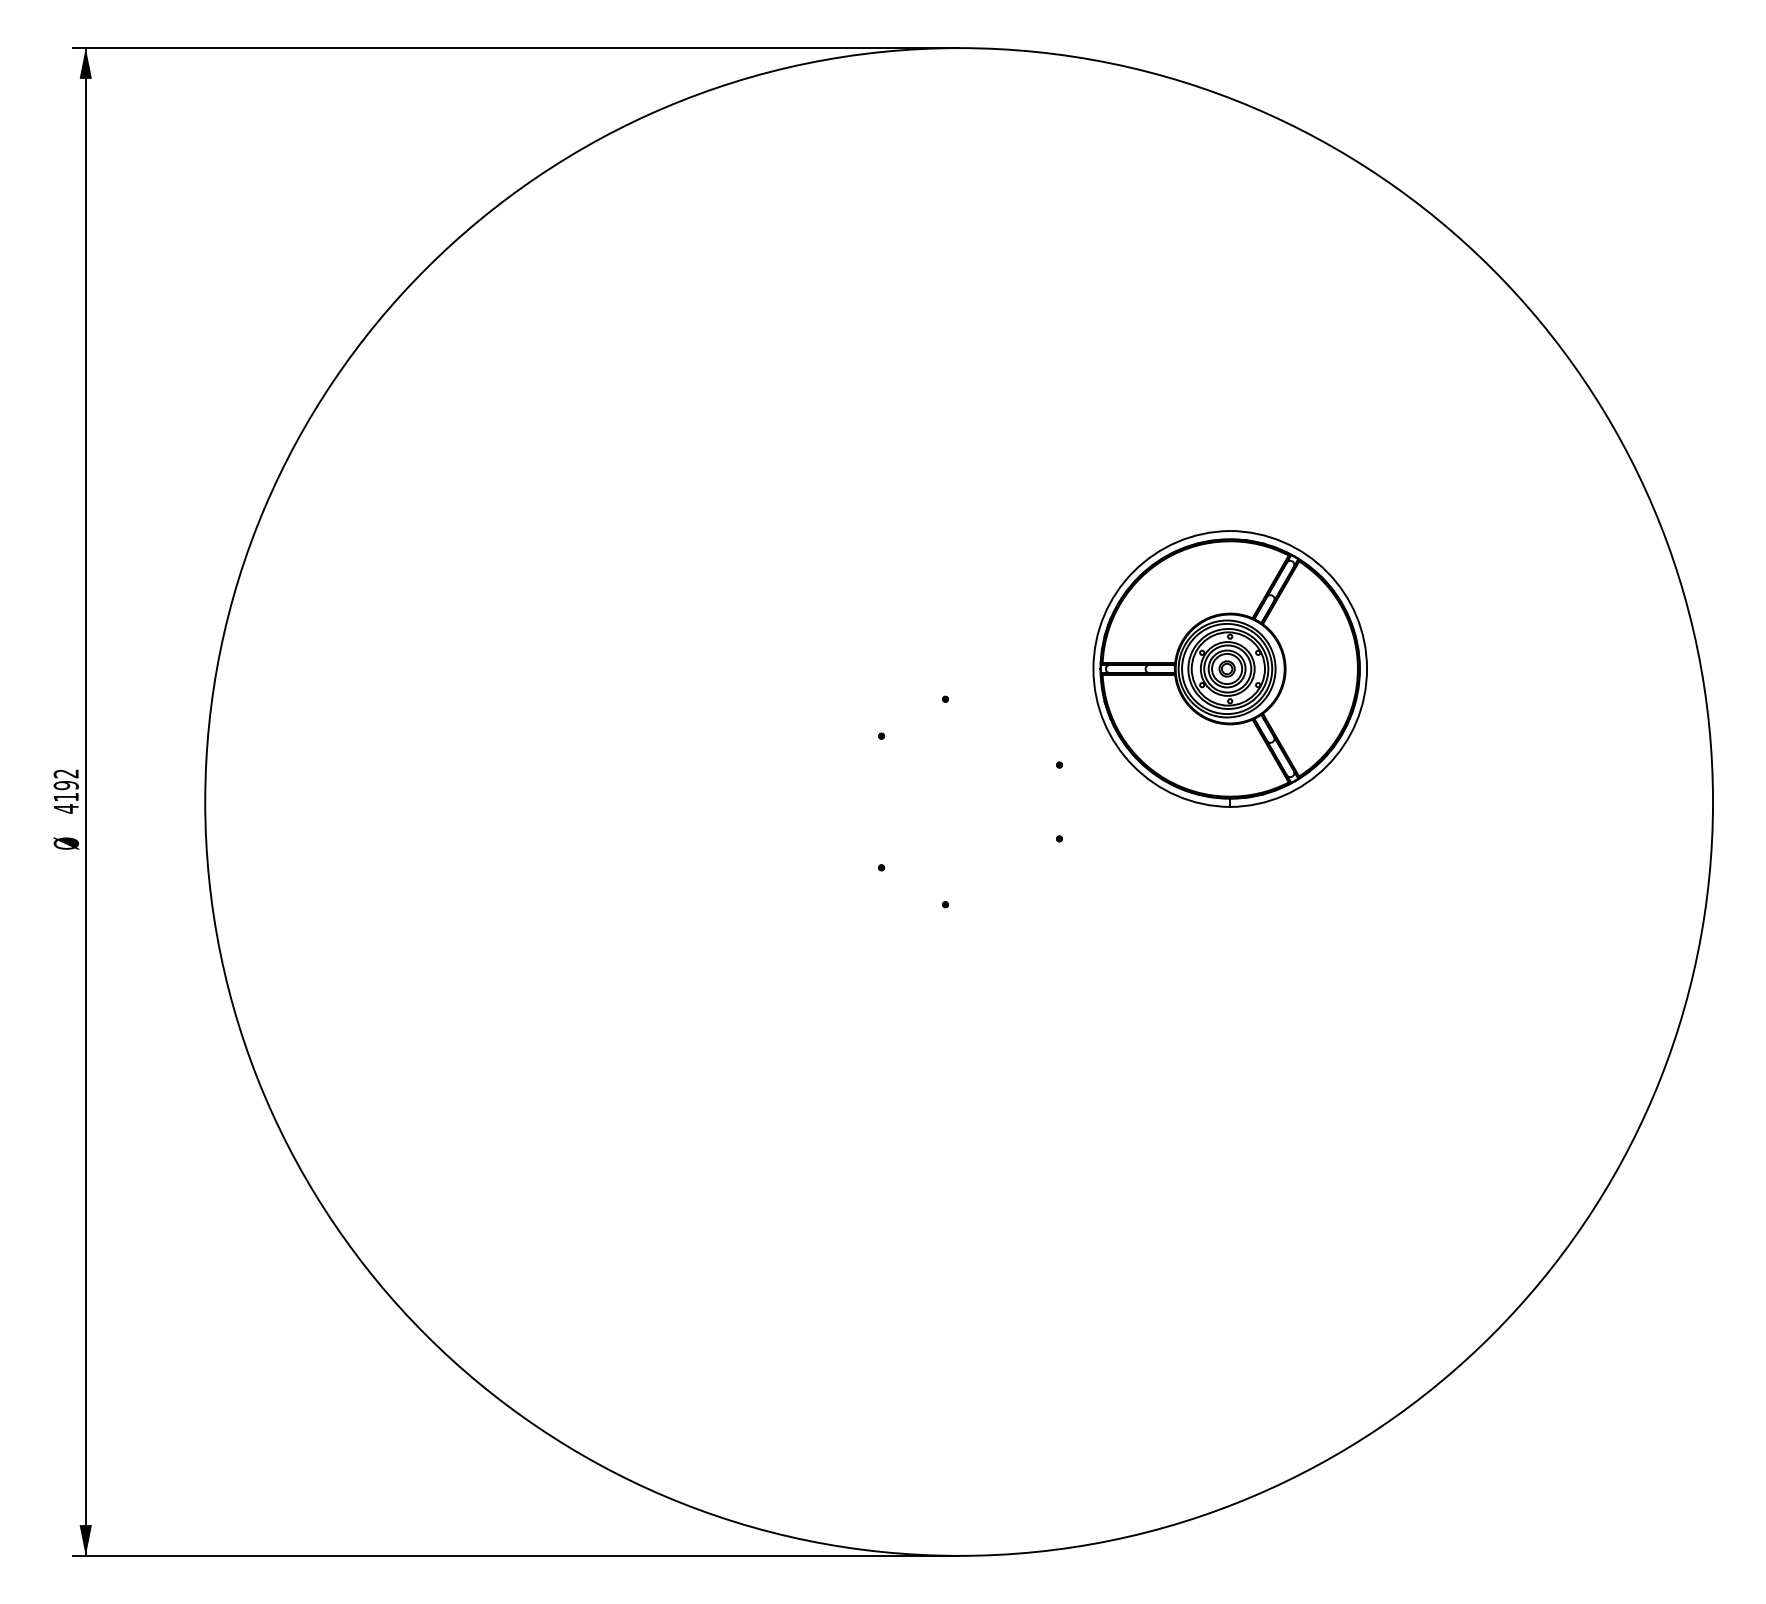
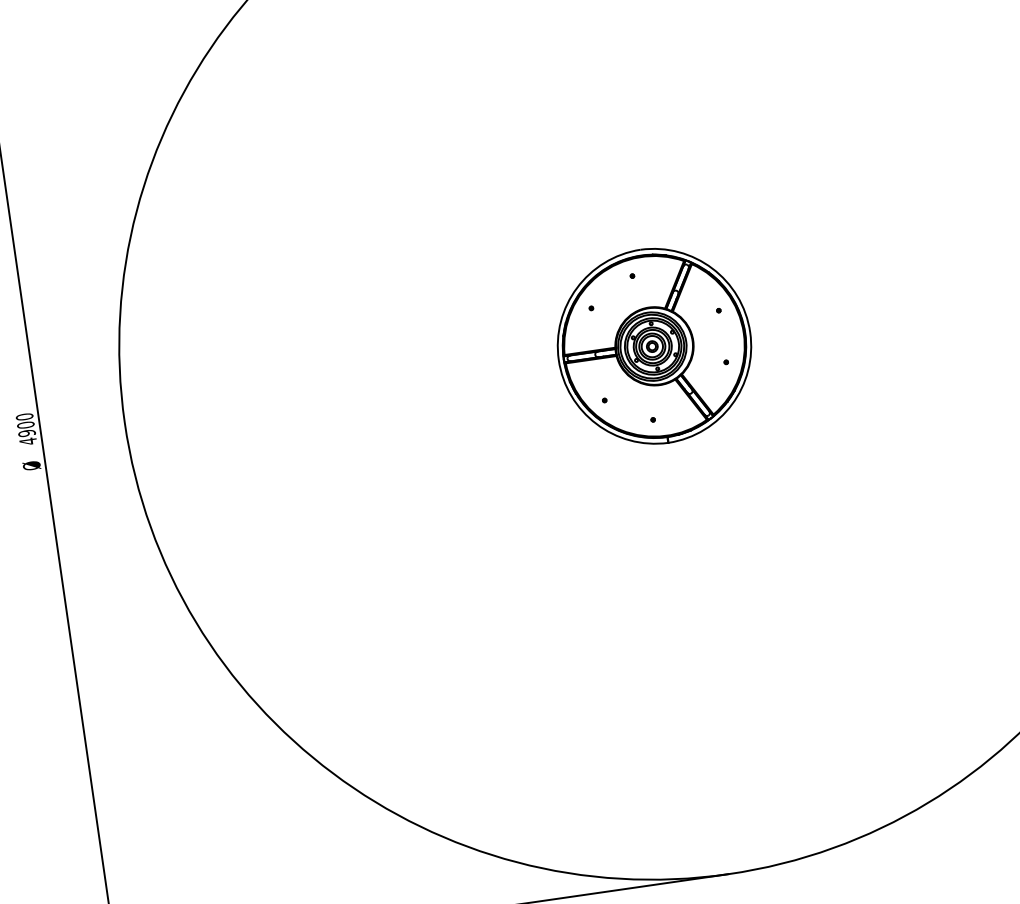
part: (1229, 668) -> (653, 346), moved
text: (65, 785) -> (25, 425), 4192 -> 4900

